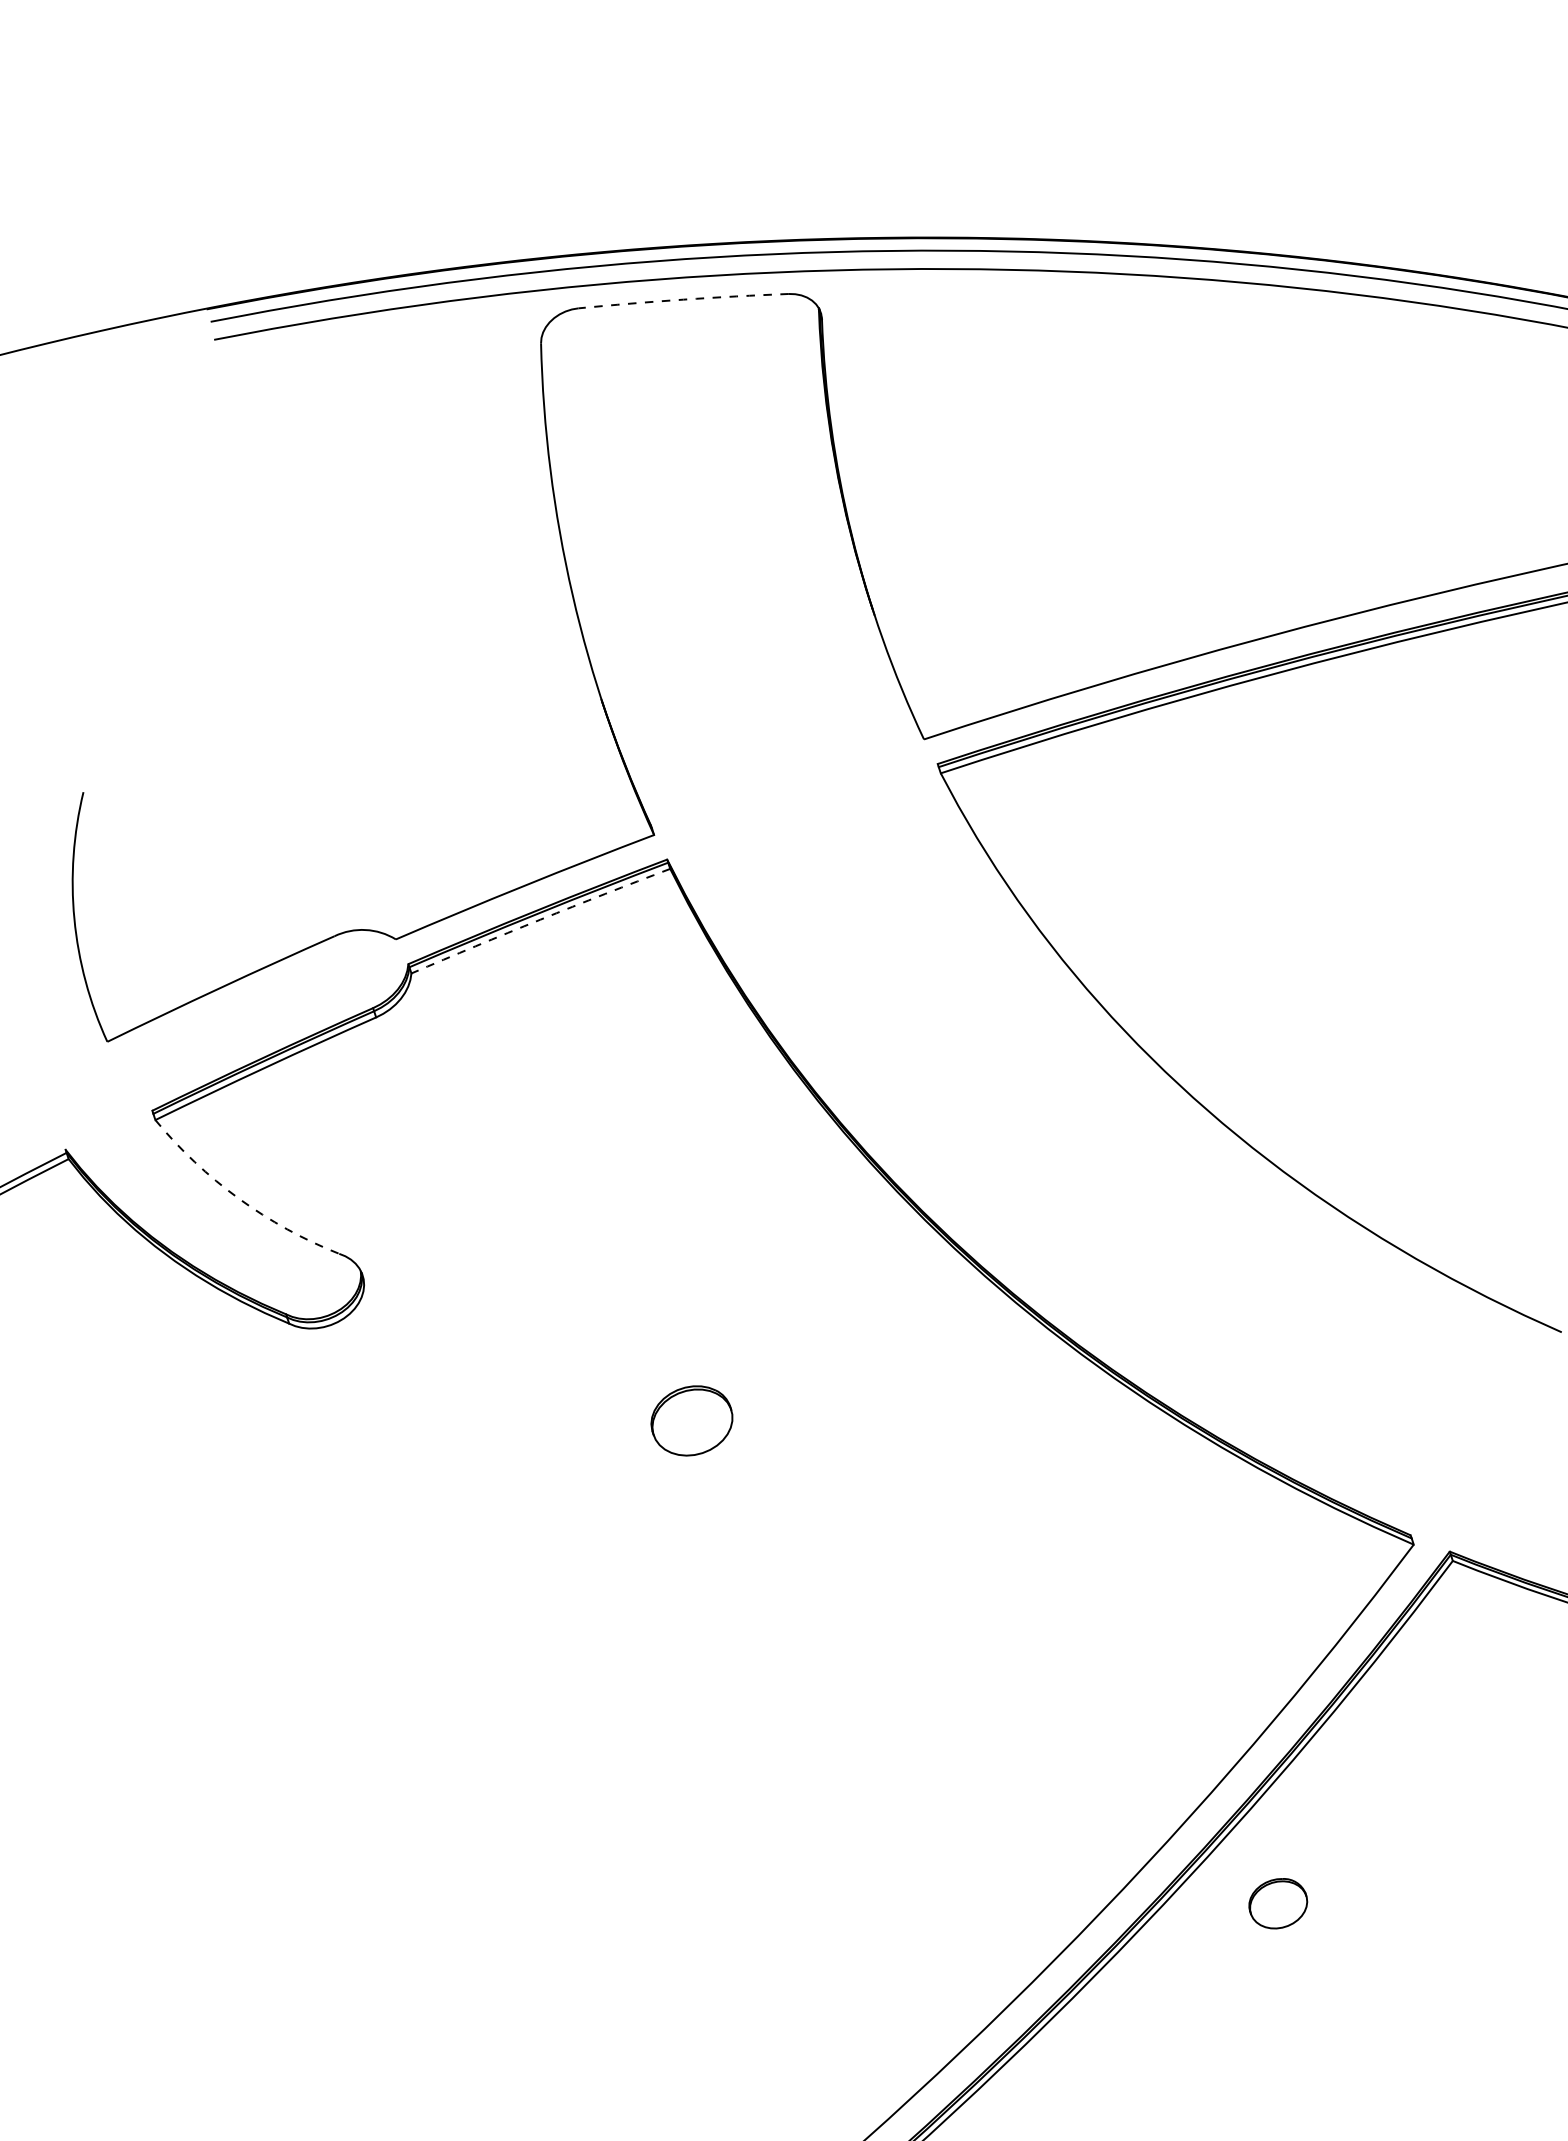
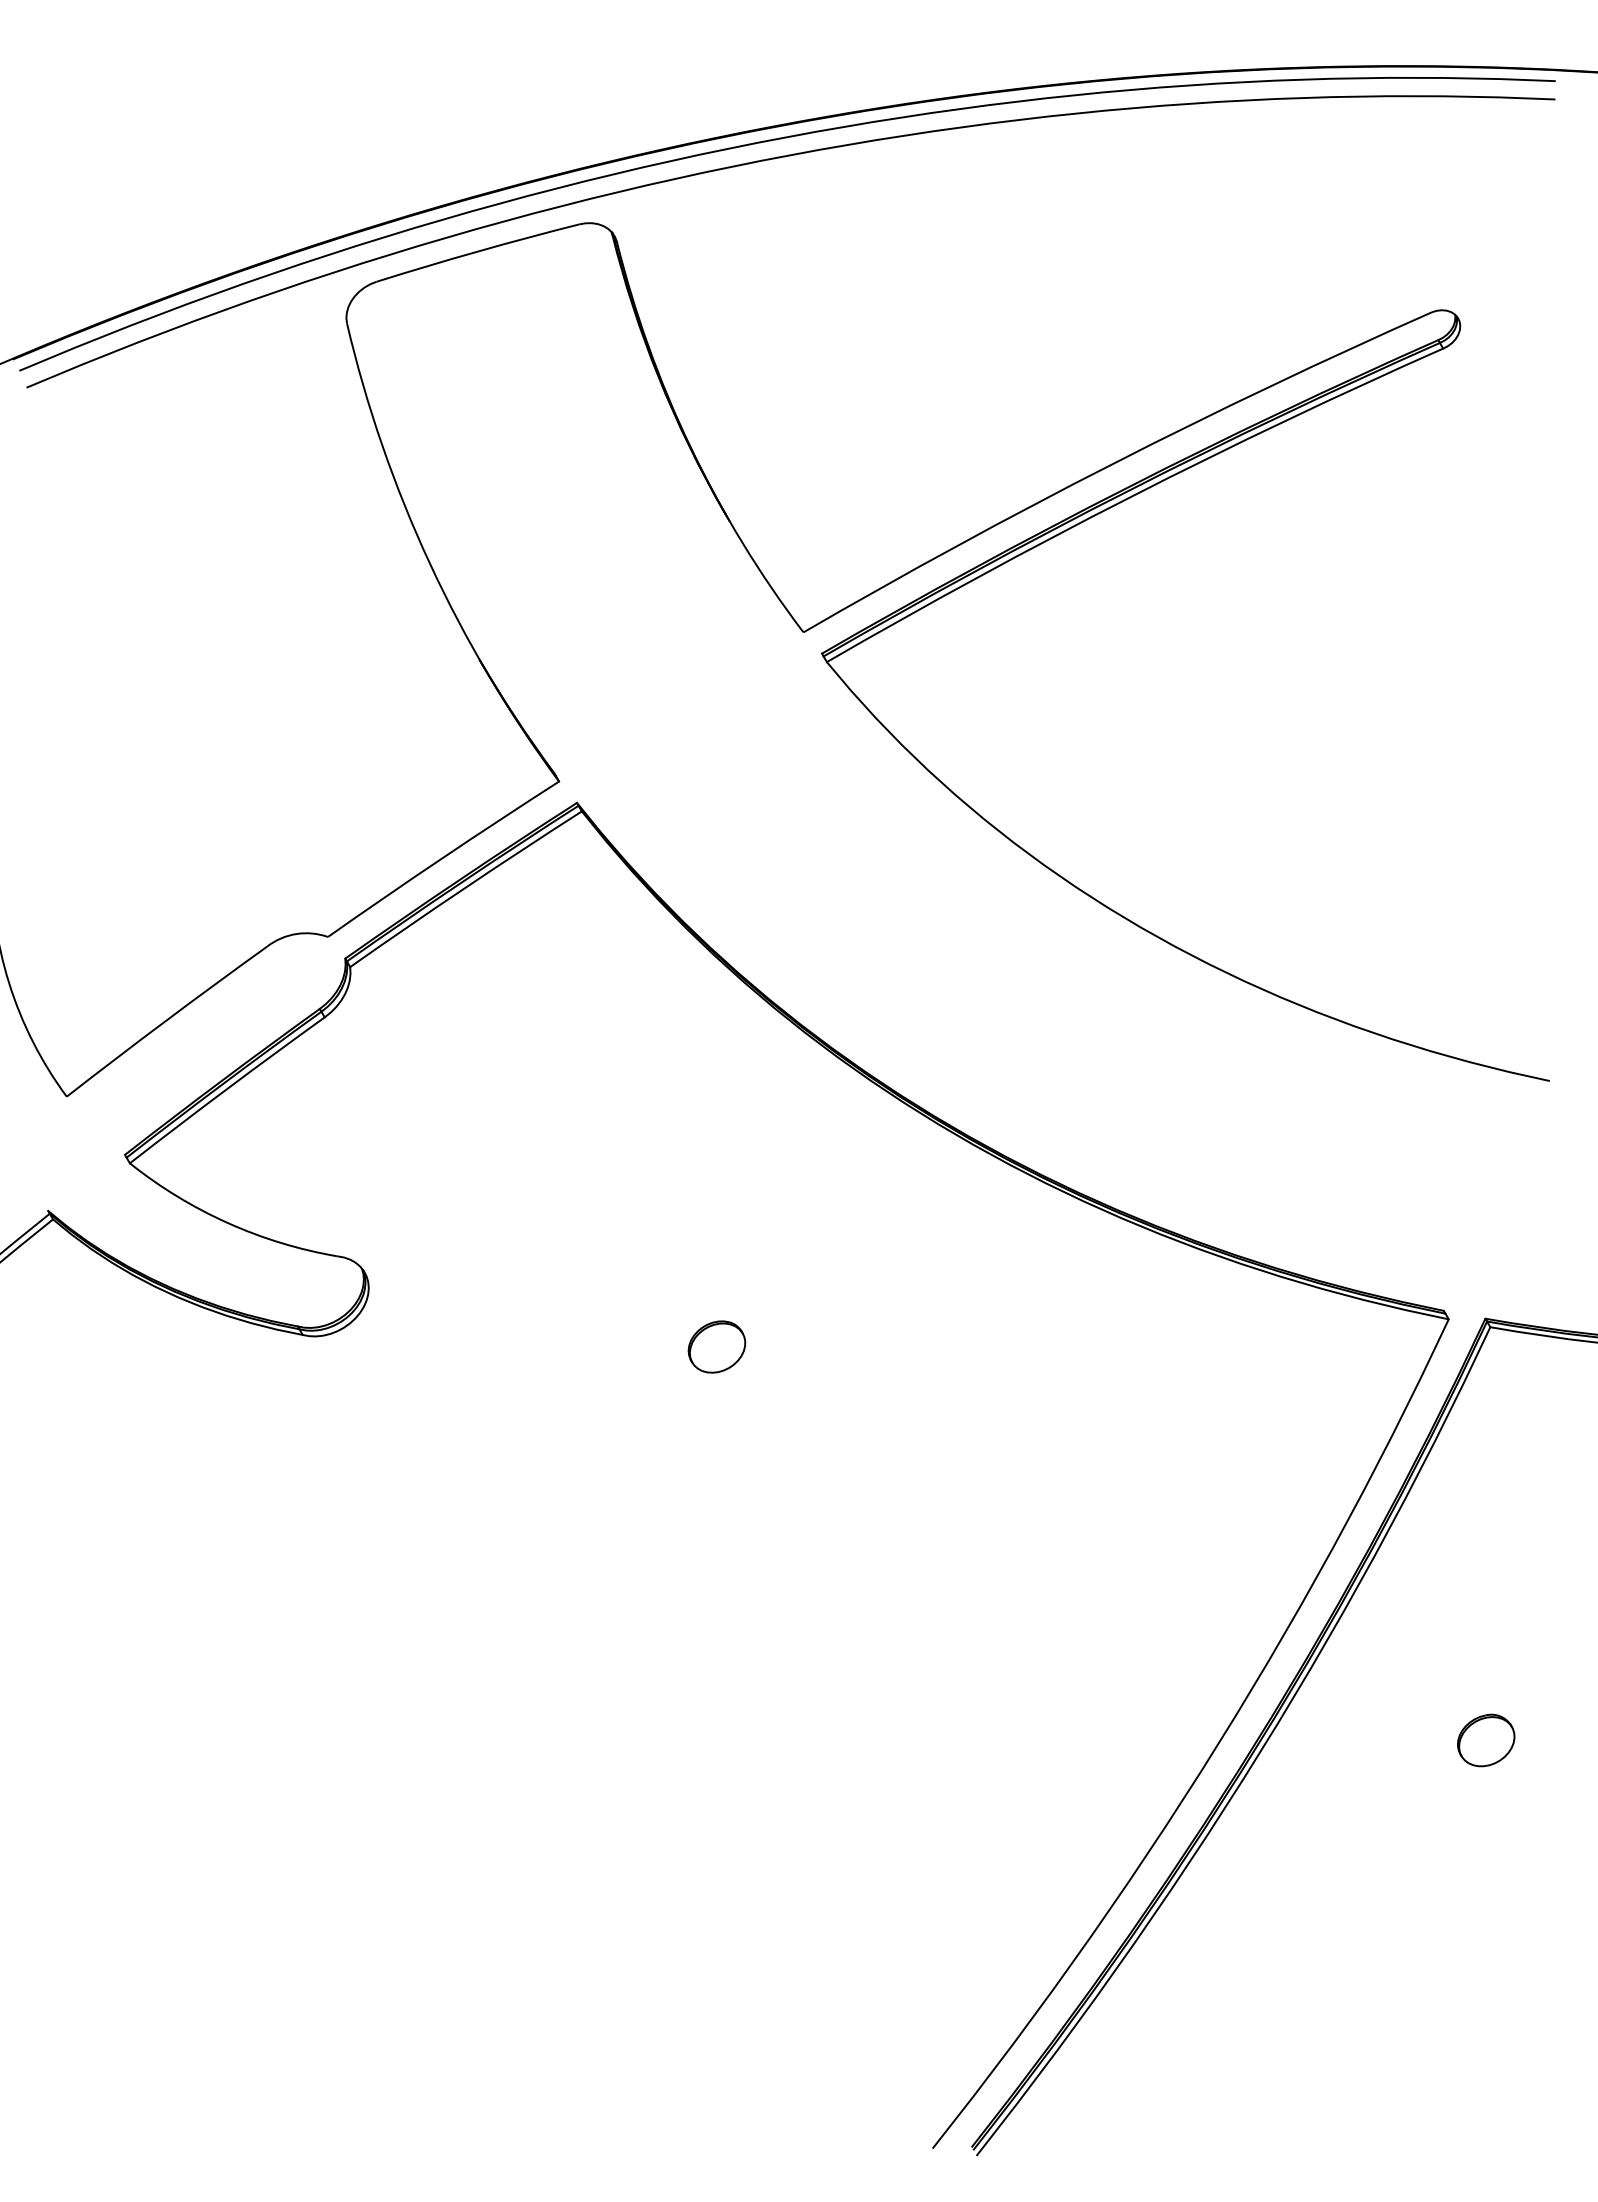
arc: (683, 299) -> (477, 251), dashed -> solid
arc: (540, 919) -> (465, 887), dashed -> solid
arc: (238, 1198) -> (227, 1222), dashed -> solid
part: (691, 1420) -> (716, 1346), size x0.71
part: (1278, 1903) -> (1486, 1740), moved

